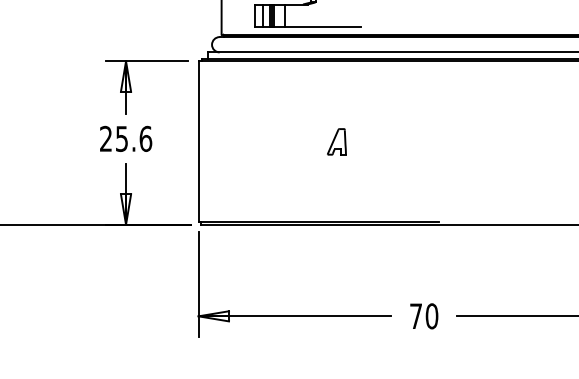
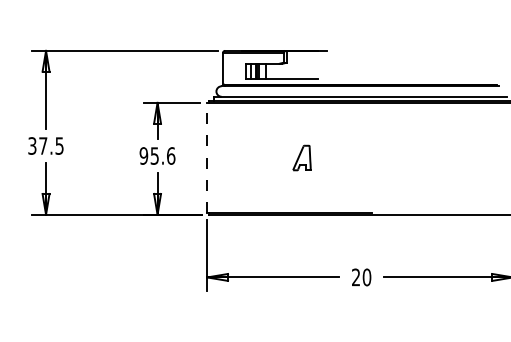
text: (105, 138) -> (143, 155), 25.6 -> 95.6
line: (198, 141) -> (207, 157), solid -> dashed
part: (336, 141) -> (301, 157), size x1.4
text: (416, 316) -> (356, 277), 70 -> 20

